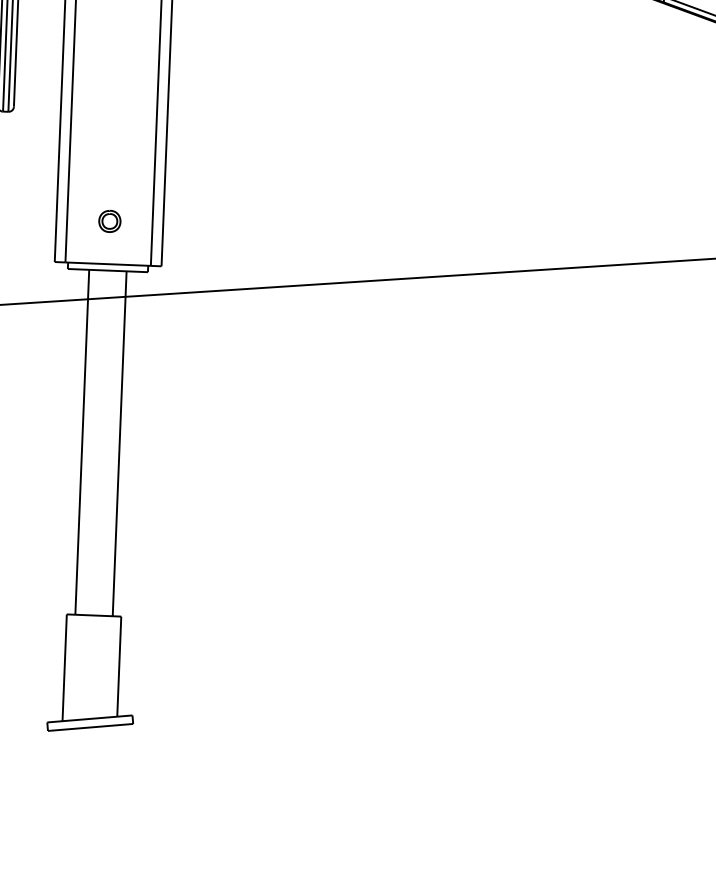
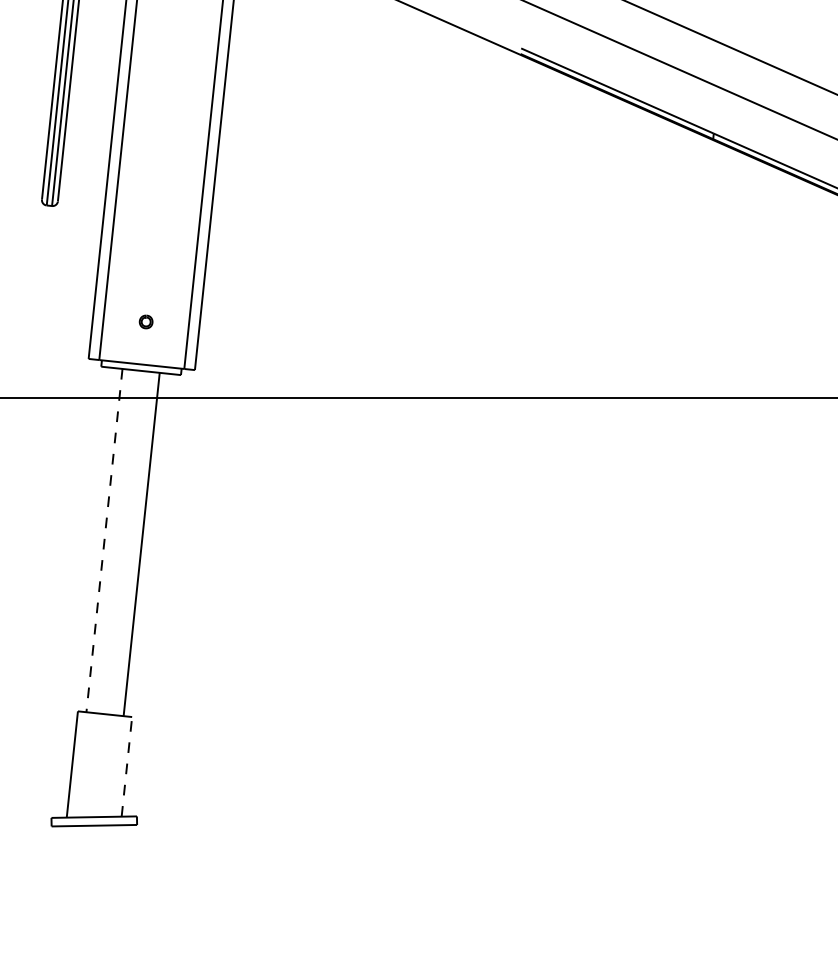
part: (109, 221) -> (145, 321), size x0.6
line: (82, 442) -> (104, 540), solid -> dashed
line: (118, 666) -> (126, 766), solid -> dashed

